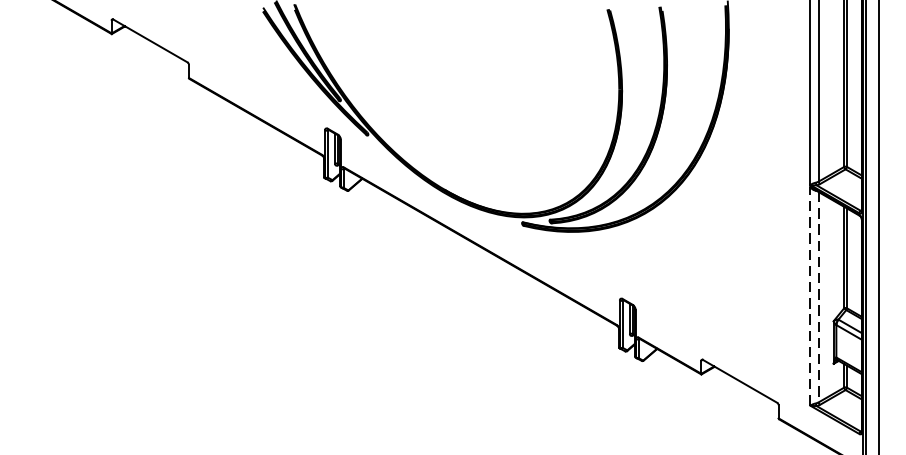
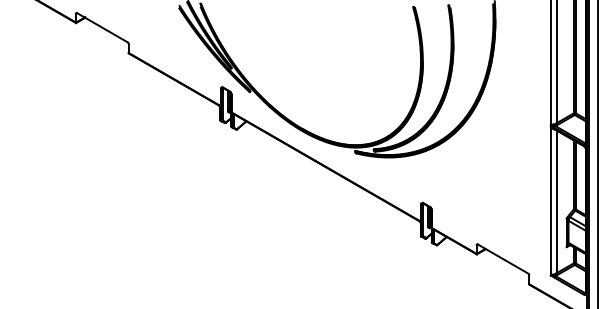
line: (809, 295) -> (550, 200), dashed -> solid
line: (818, 298) -> (556, 202), dashed -> solid

